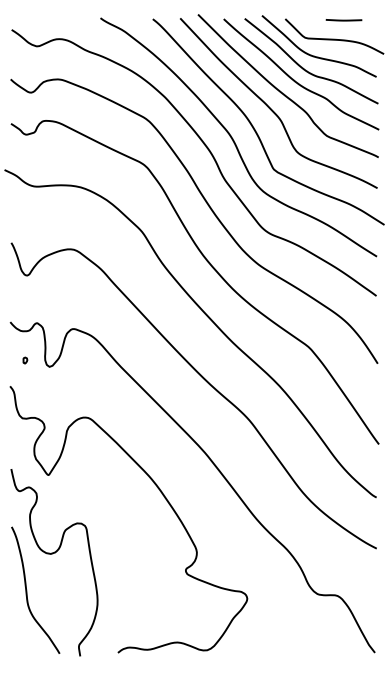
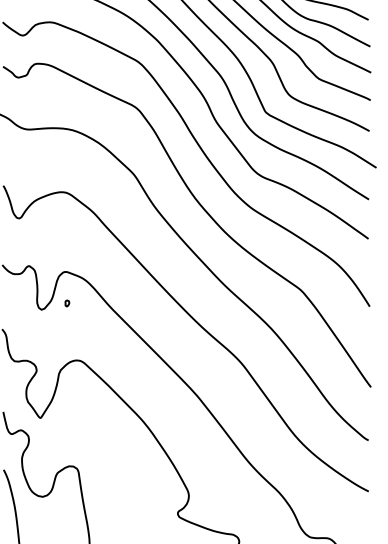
part: (25, 360) -> (67, 303), moved

